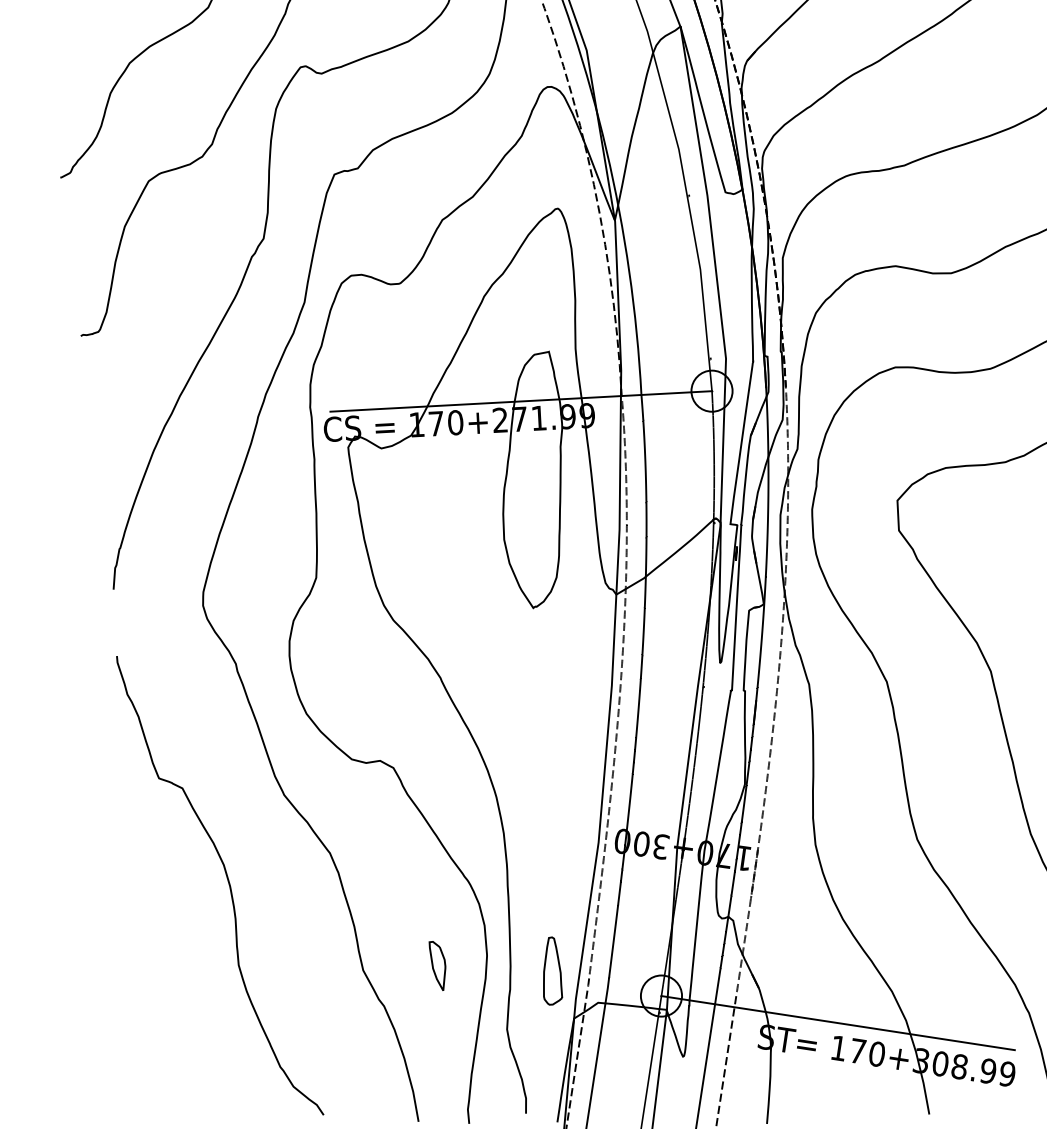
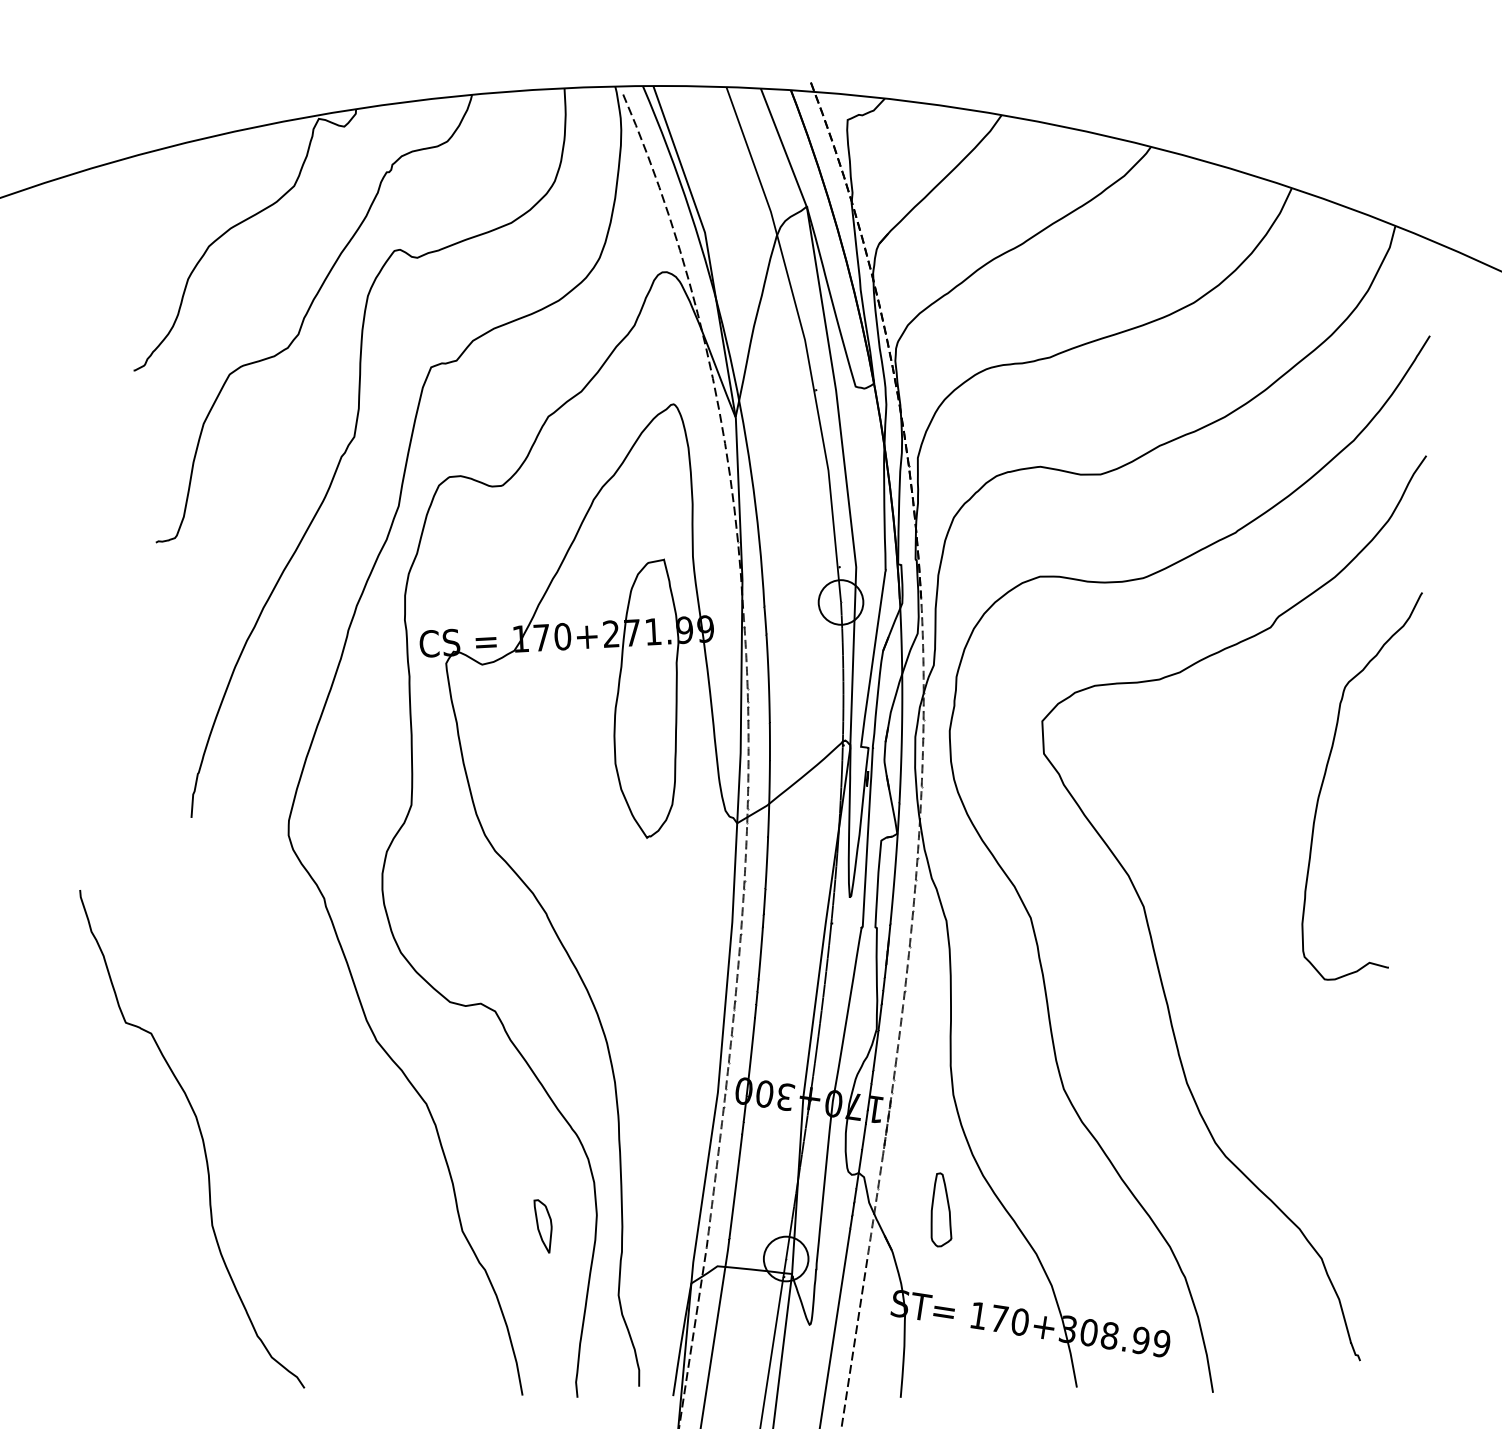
line: (520, 401) -> (633, 613), removed
curve: (227, 882) -> (200, 1135), moved
part: (553, 970) -> (941, 1209), moved
line: (837, 1023) -> (977, 1288), removed

